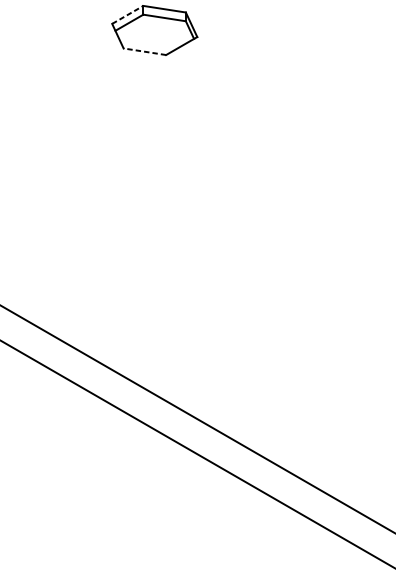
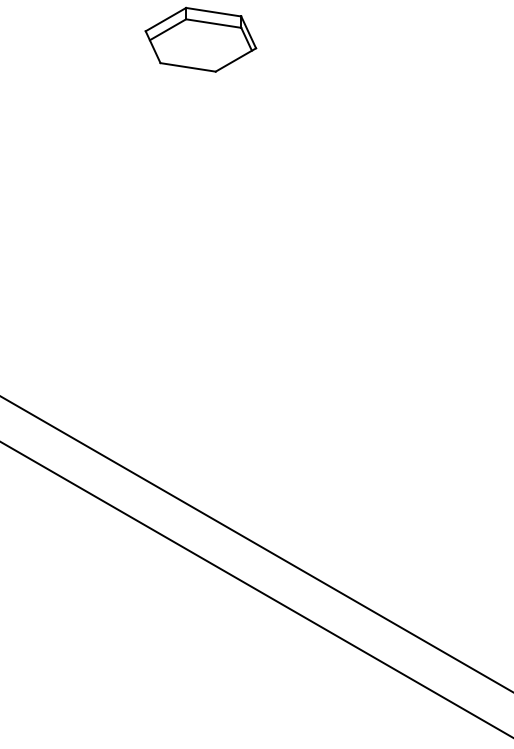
line: (128, 14) -> (166, 19), dashed -> solid
line: (145, 51) -> (188, 67), dashed -> solid

